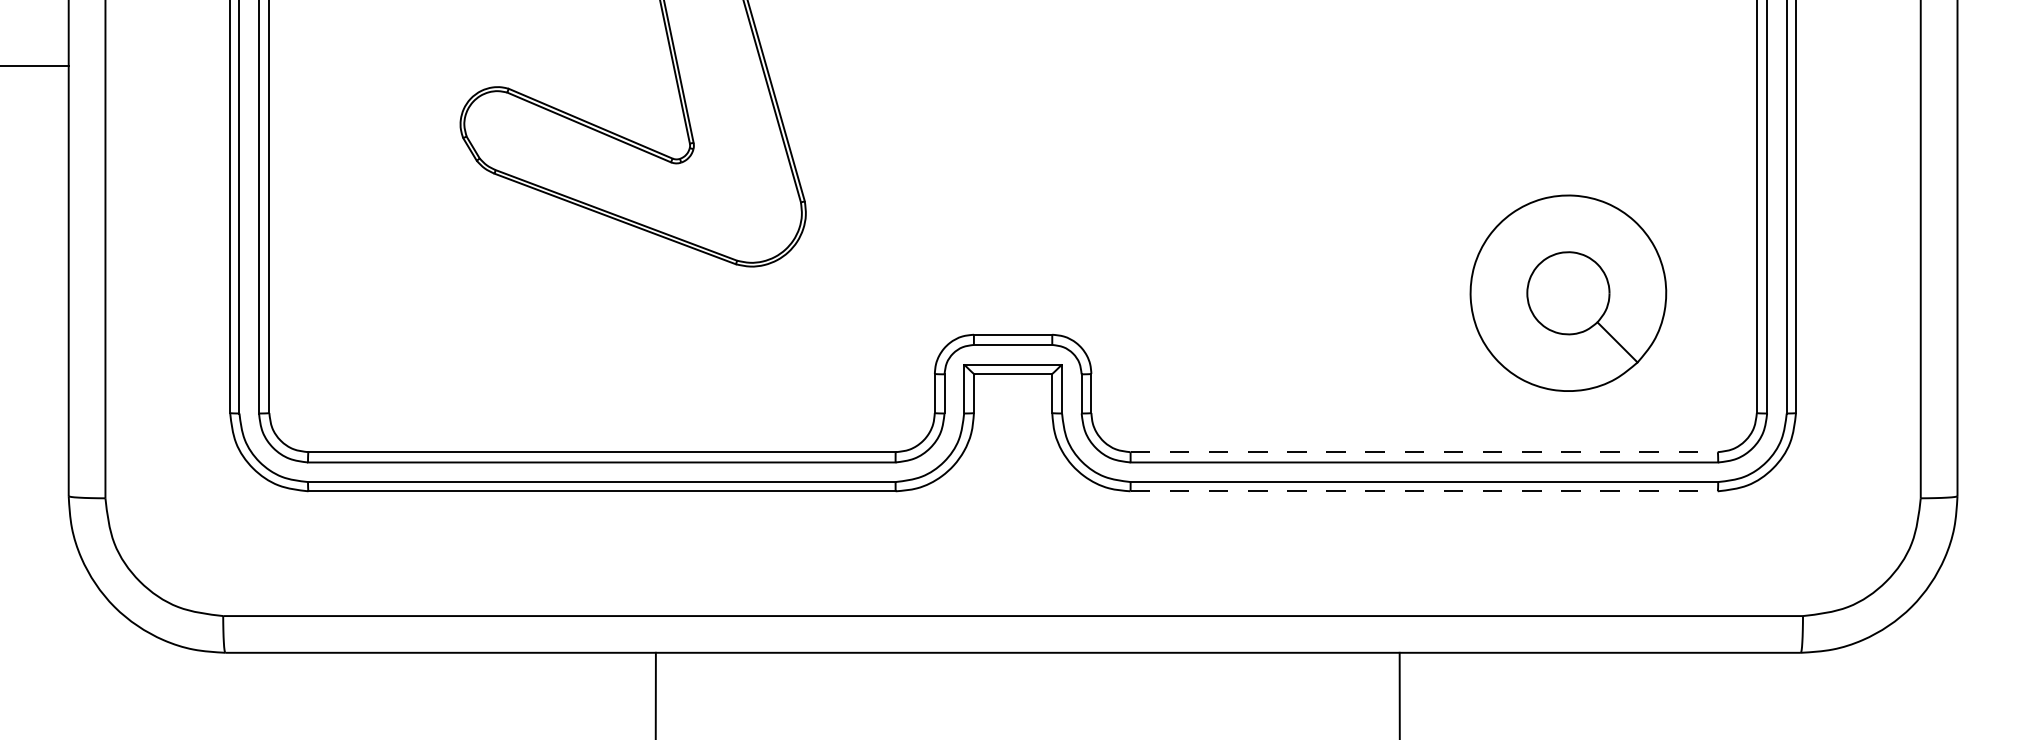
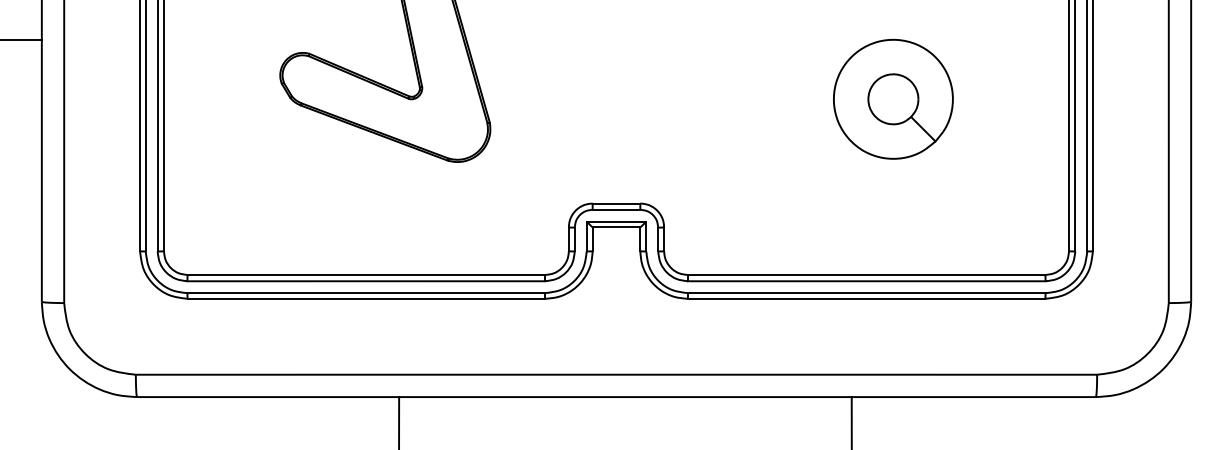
part: (1568, 291) -> (893, 98), moved
line: (1423, 452) -> (866, 275), dashed -> solid
line: (1423, 490) -> (866, 298), dashed -> solid

